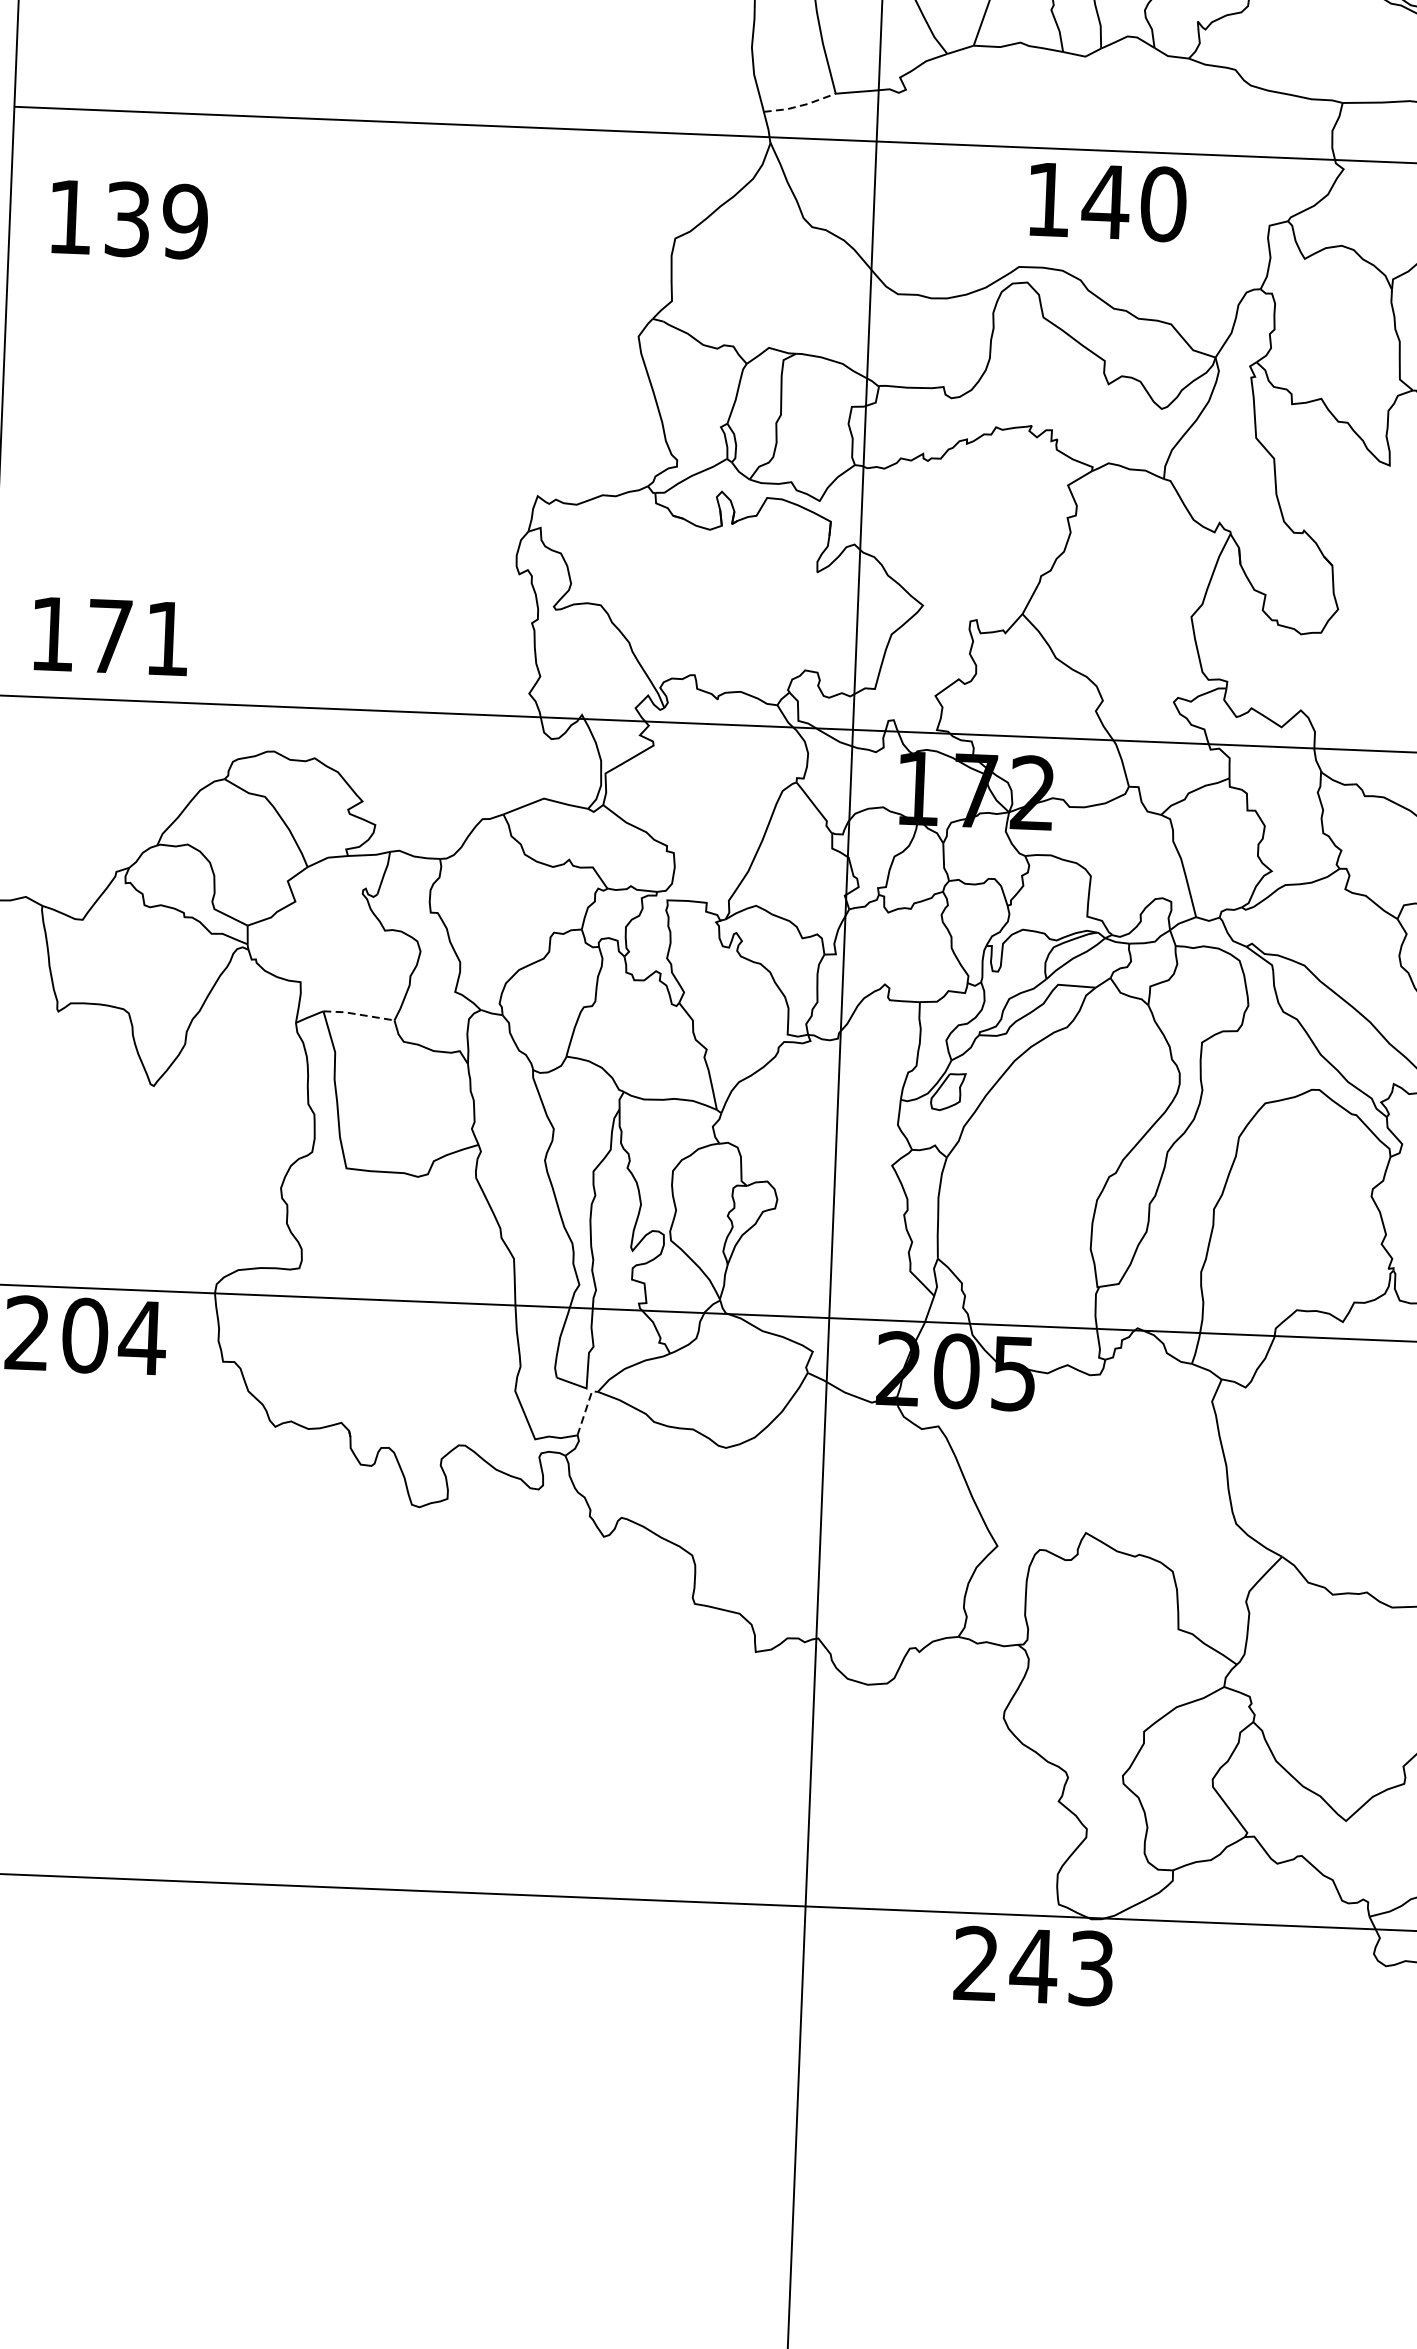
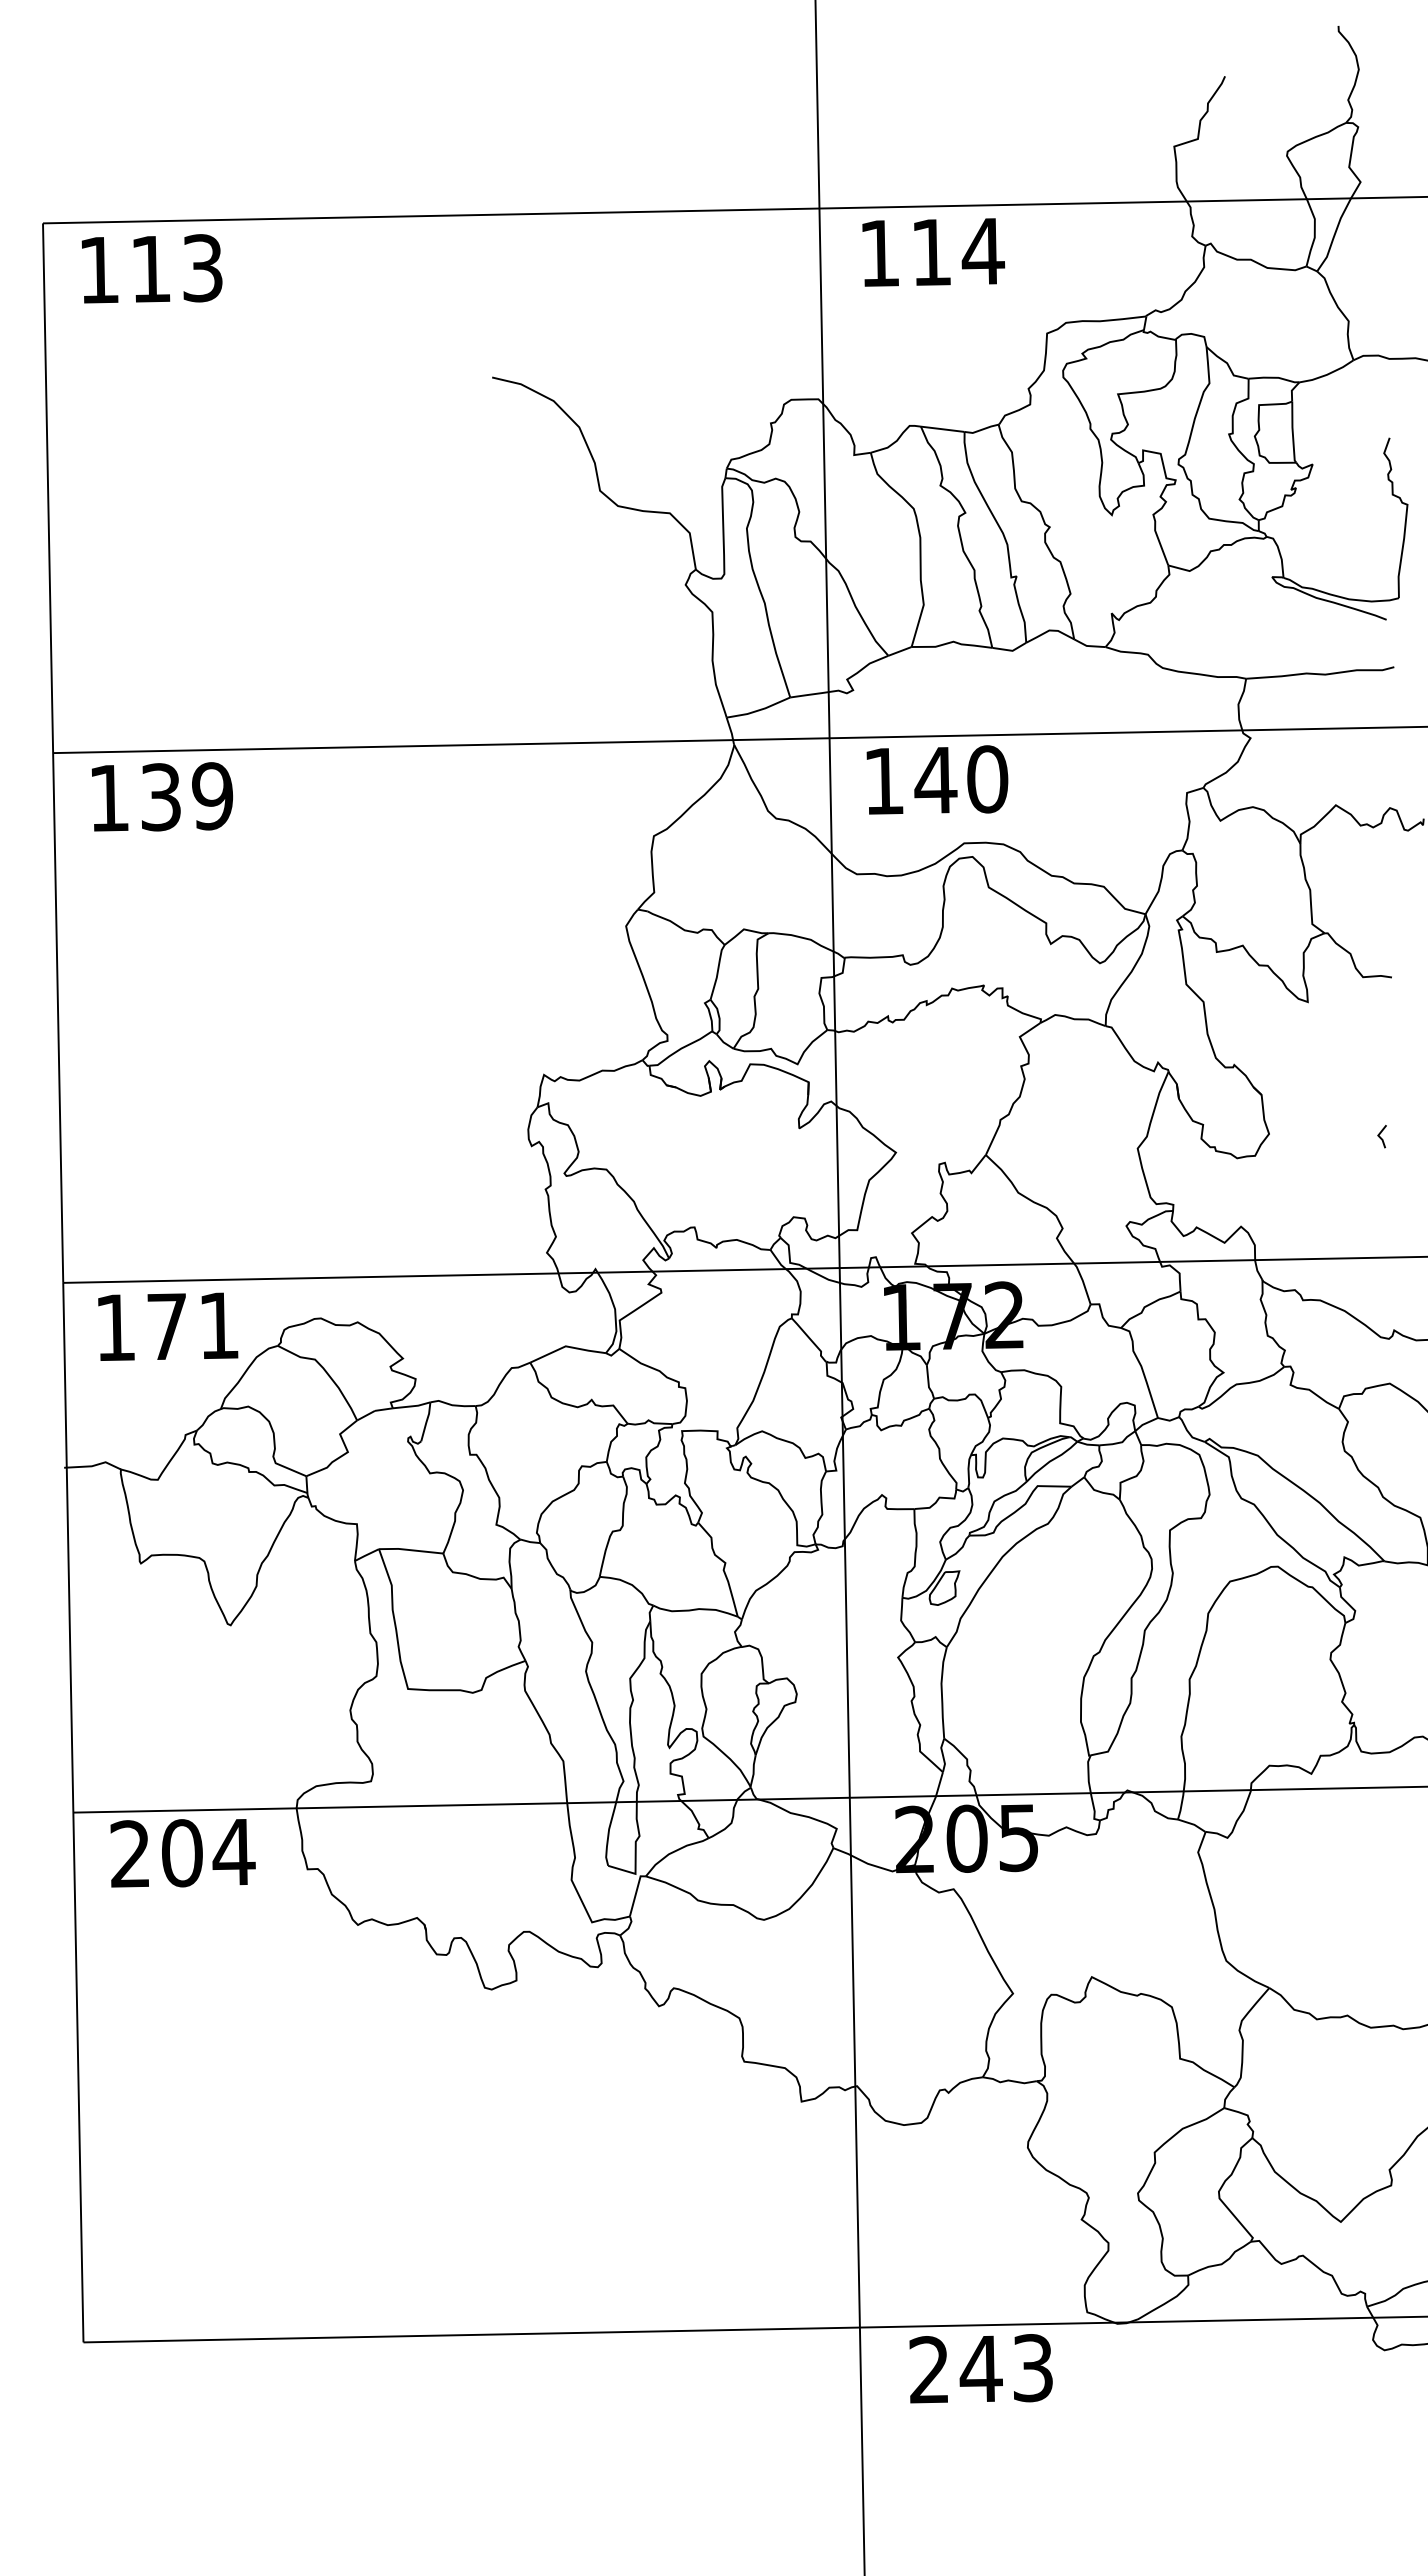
line: (800, 106) -> (759, 710), dashed -> solid
text: (1107, 201) -> (937, 779), moved
text: (128, 218) -> (161, 796), moved
text: (111, 636) -> (168, 1326), moved
line: (359, 1014) -> (411, 1550), dashed -> solid
line: (586, 1410) -> (636, 1893), dashed -> solid
text: (1033, 1965) -> (980, 2368), moved

